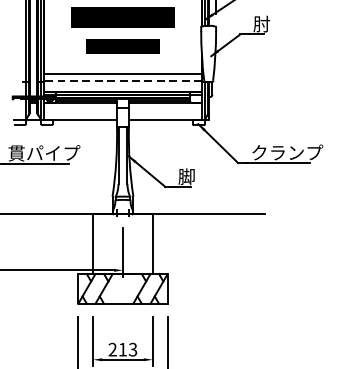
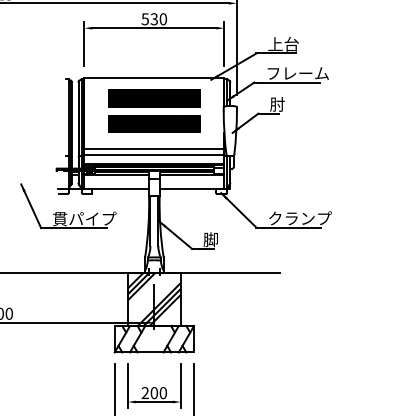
part: (123, 45) -> (154, 123), size x1.43
line: (121, 80) -> (153, 154), dashed -> solid
hatch: (121, 244) -> (153, 299), added
text: (127, 350) -> (158, 393), 213 -> 200

